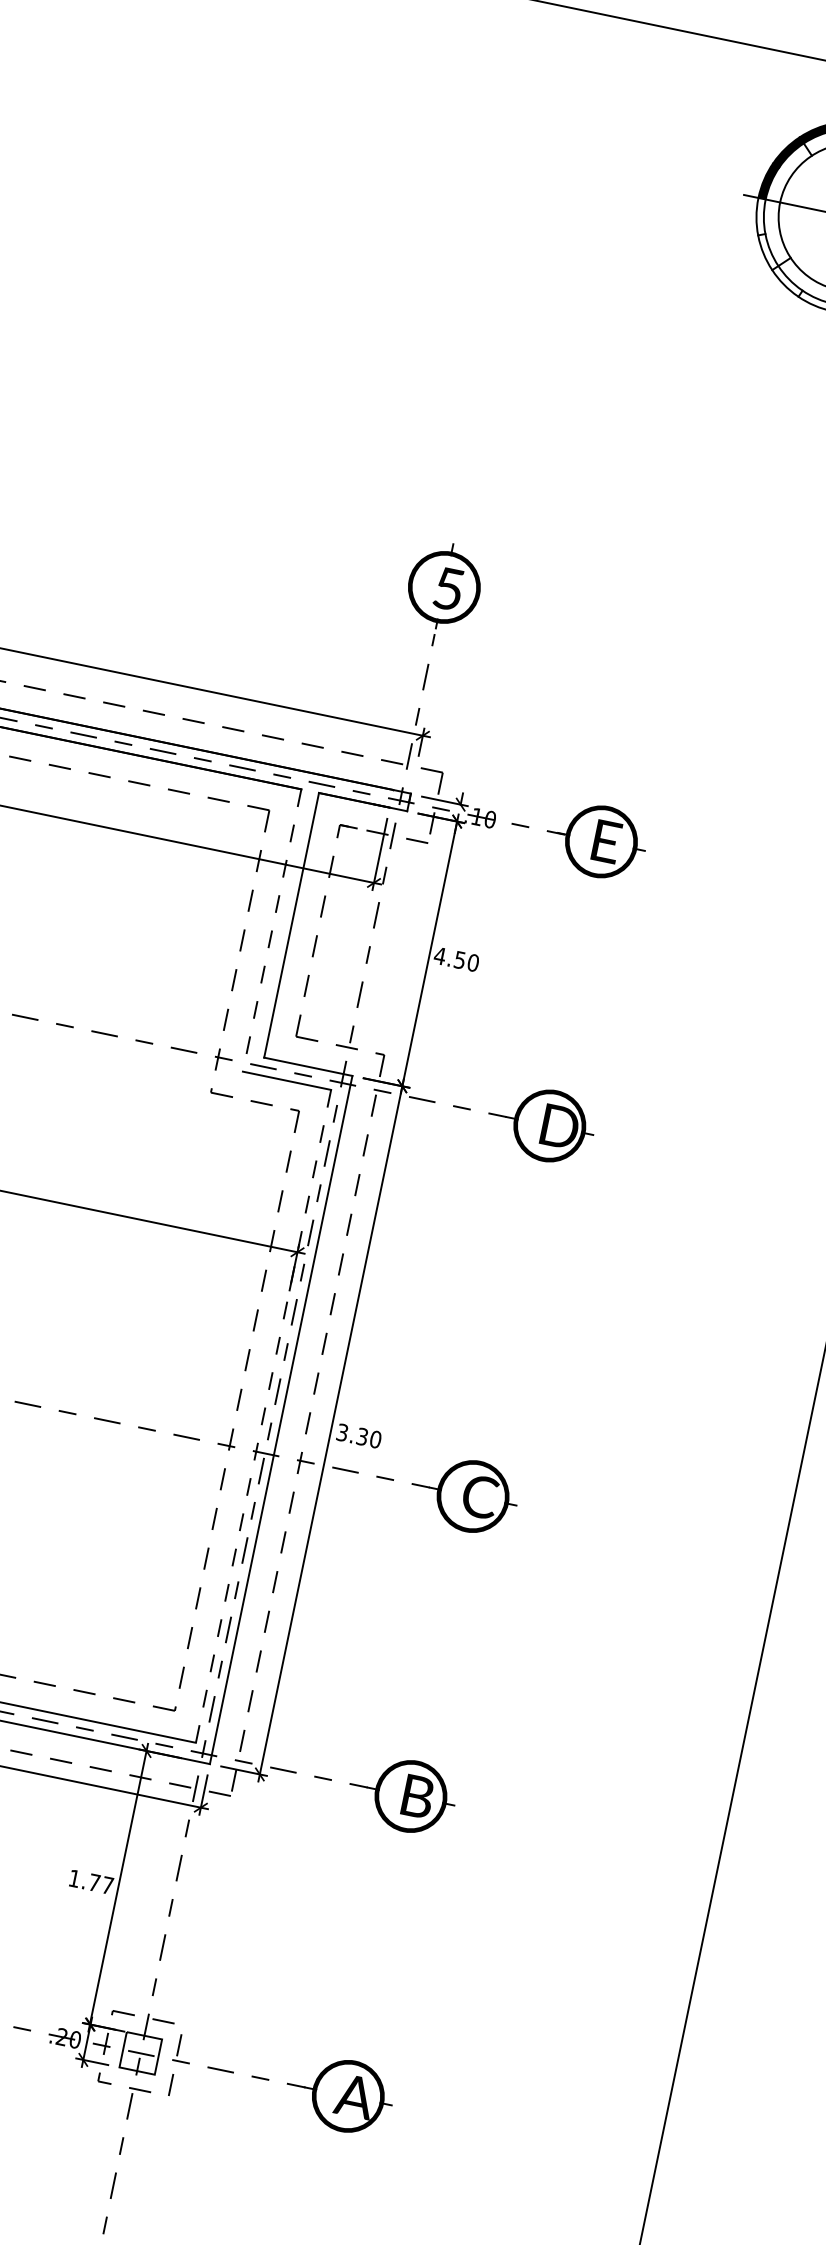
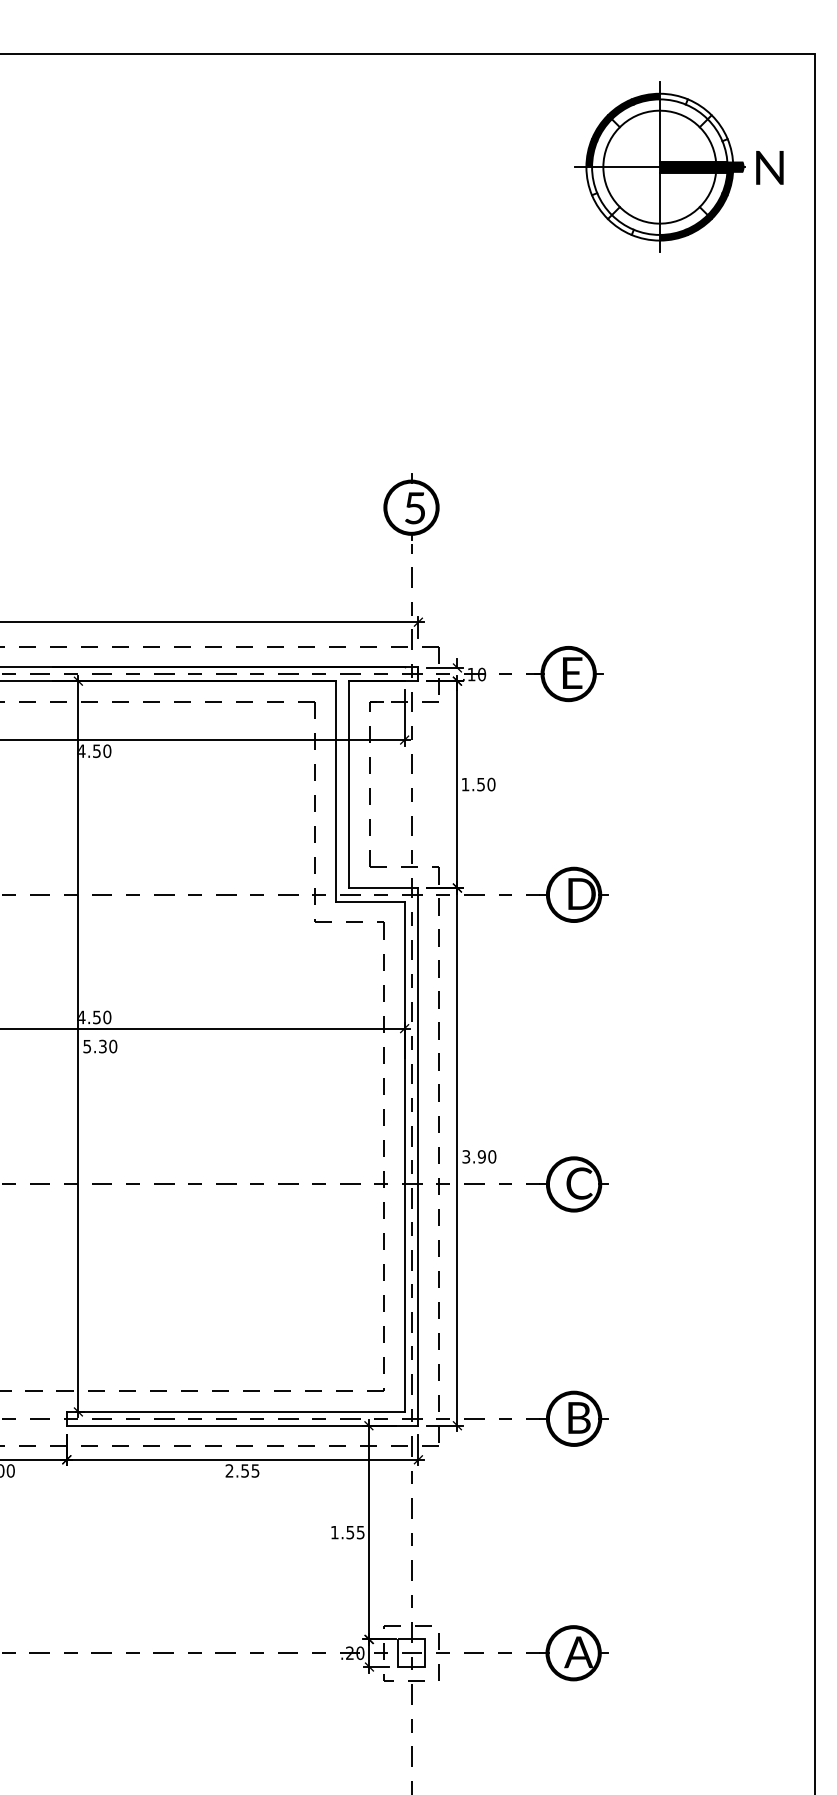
line: (271, 931) -> (335, 792), dashed -> solid
text: (440, 955) -> (465, 784), 4.50 -> 1.50
line: (263, 1417) -> (404, 1157), dashed -> solid
text: (362, 1436) -> (481, 1156), 3.30 -> 3.90
text: (101, 1884) -> (355, 1532), 1.77 -> 1.55

